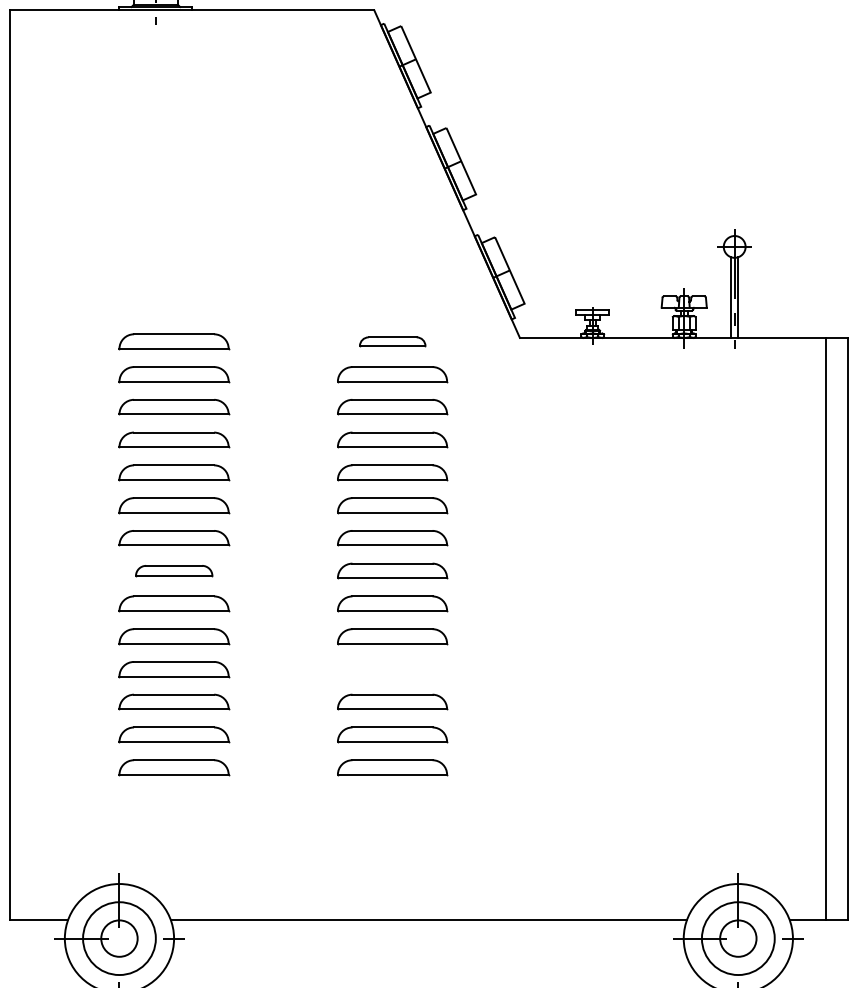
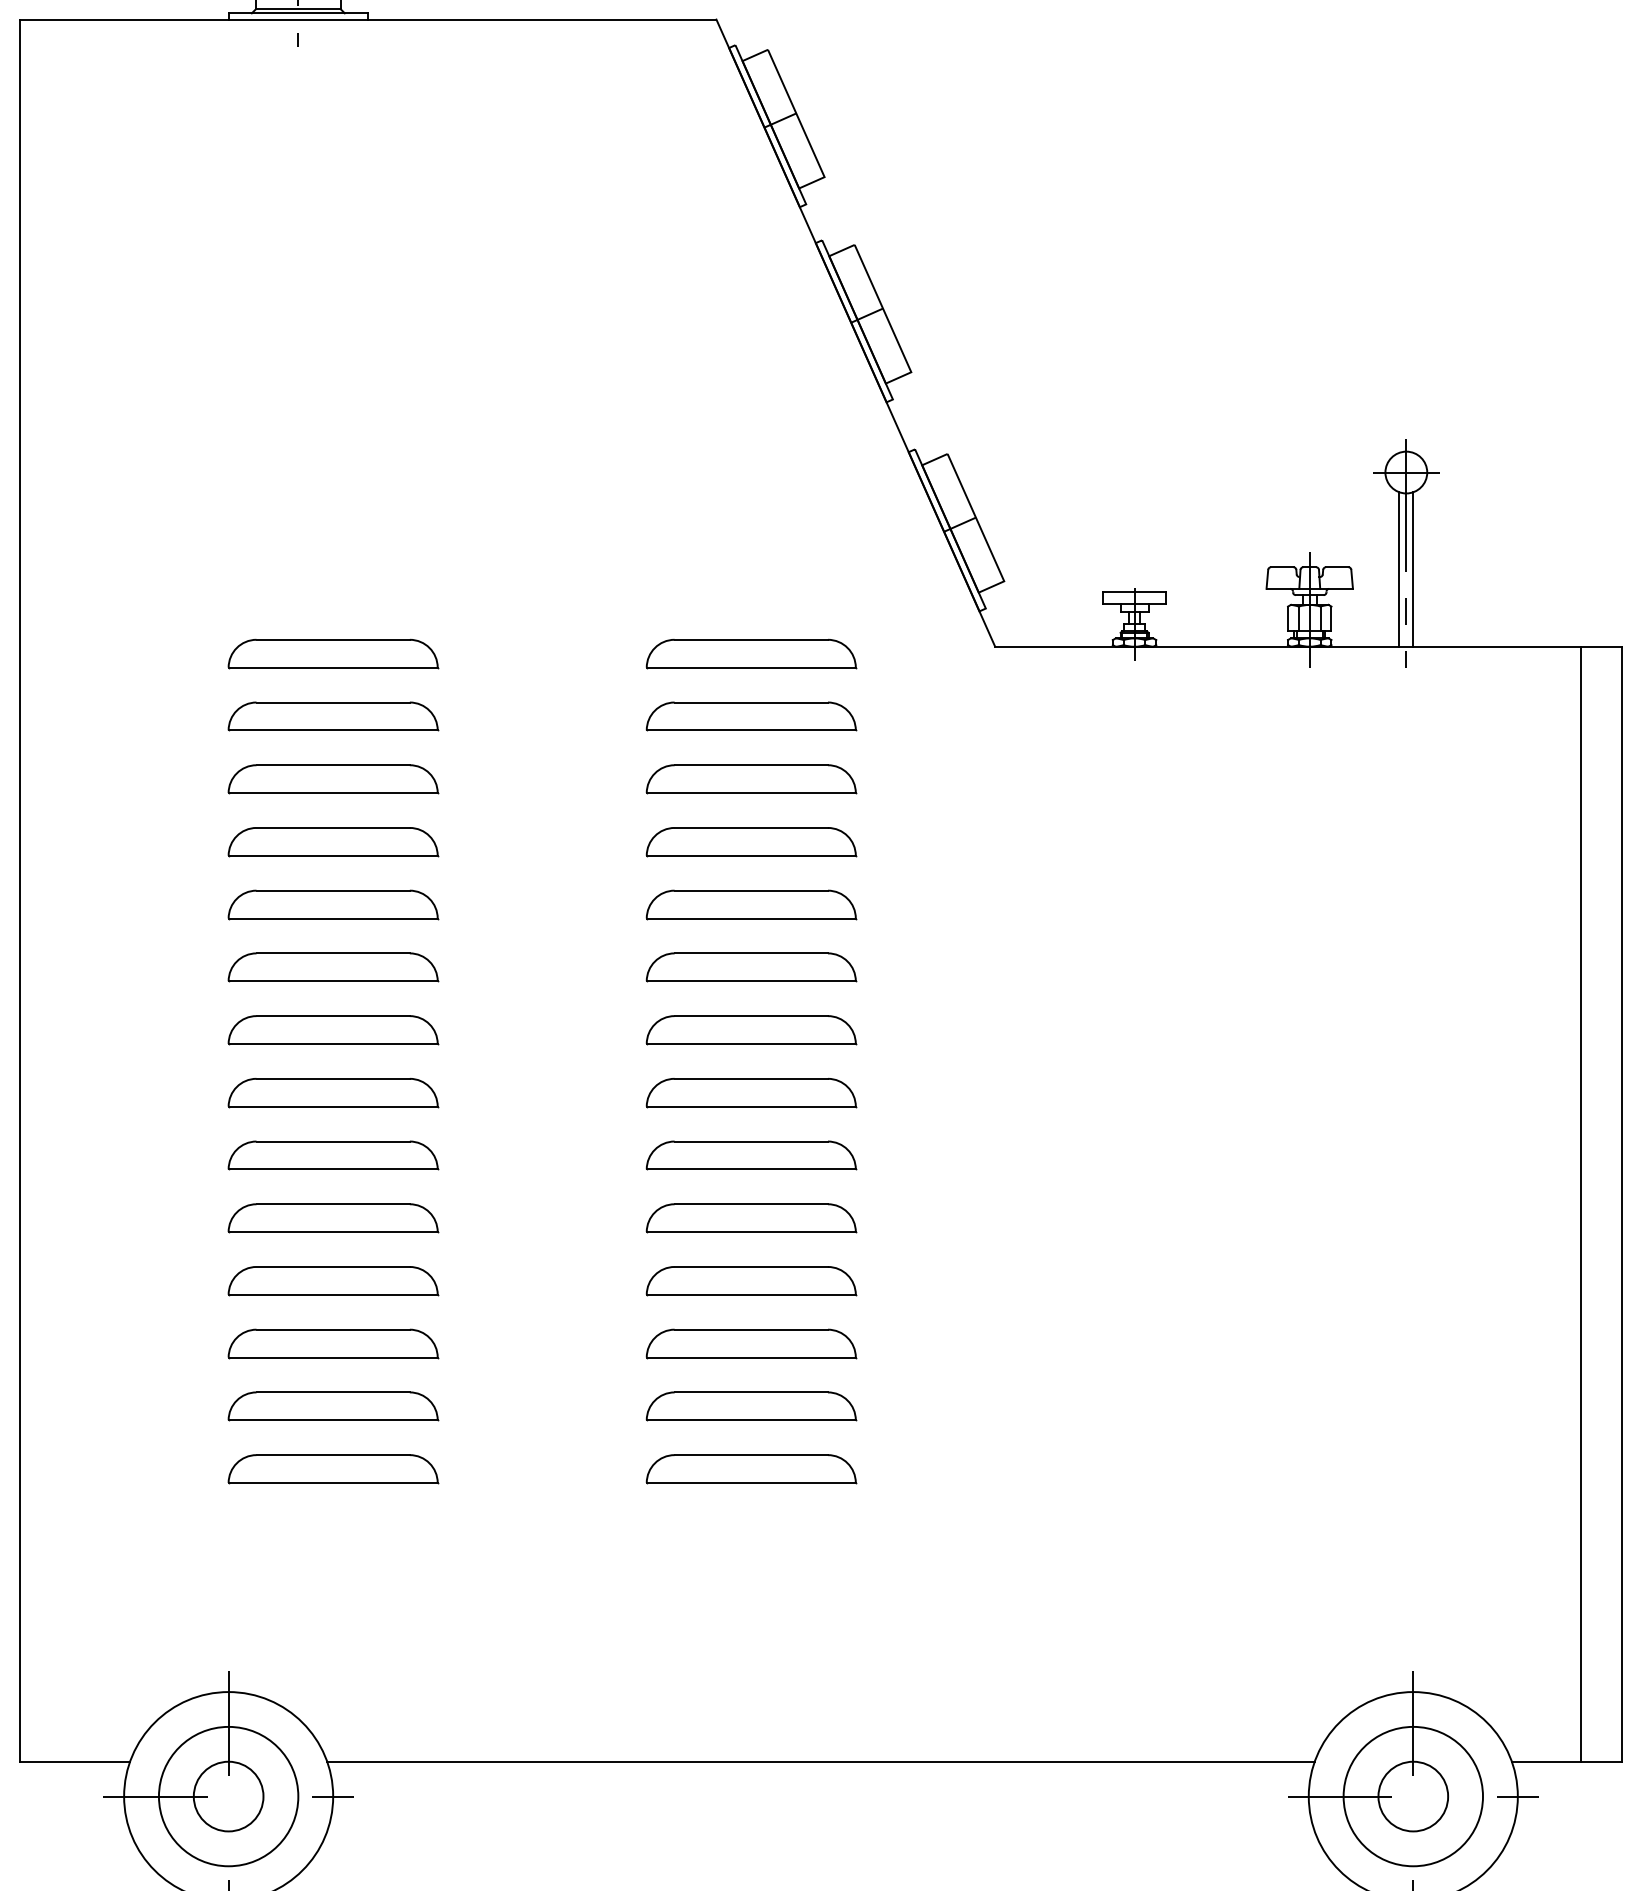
part: (392, 341) -> (751, 653), size x1.67
part: (174, 570) -> (333, 1091), size x1.43
part: (392, 669) -> (751, 1281), added

